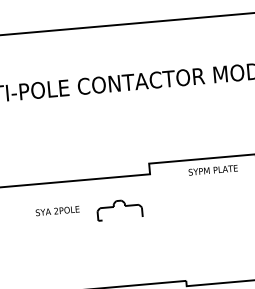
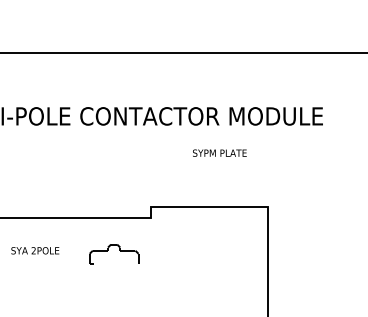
text: (212, 169) -> (219, 152), moved
text: (57, 210) -> (35, 250), moved

